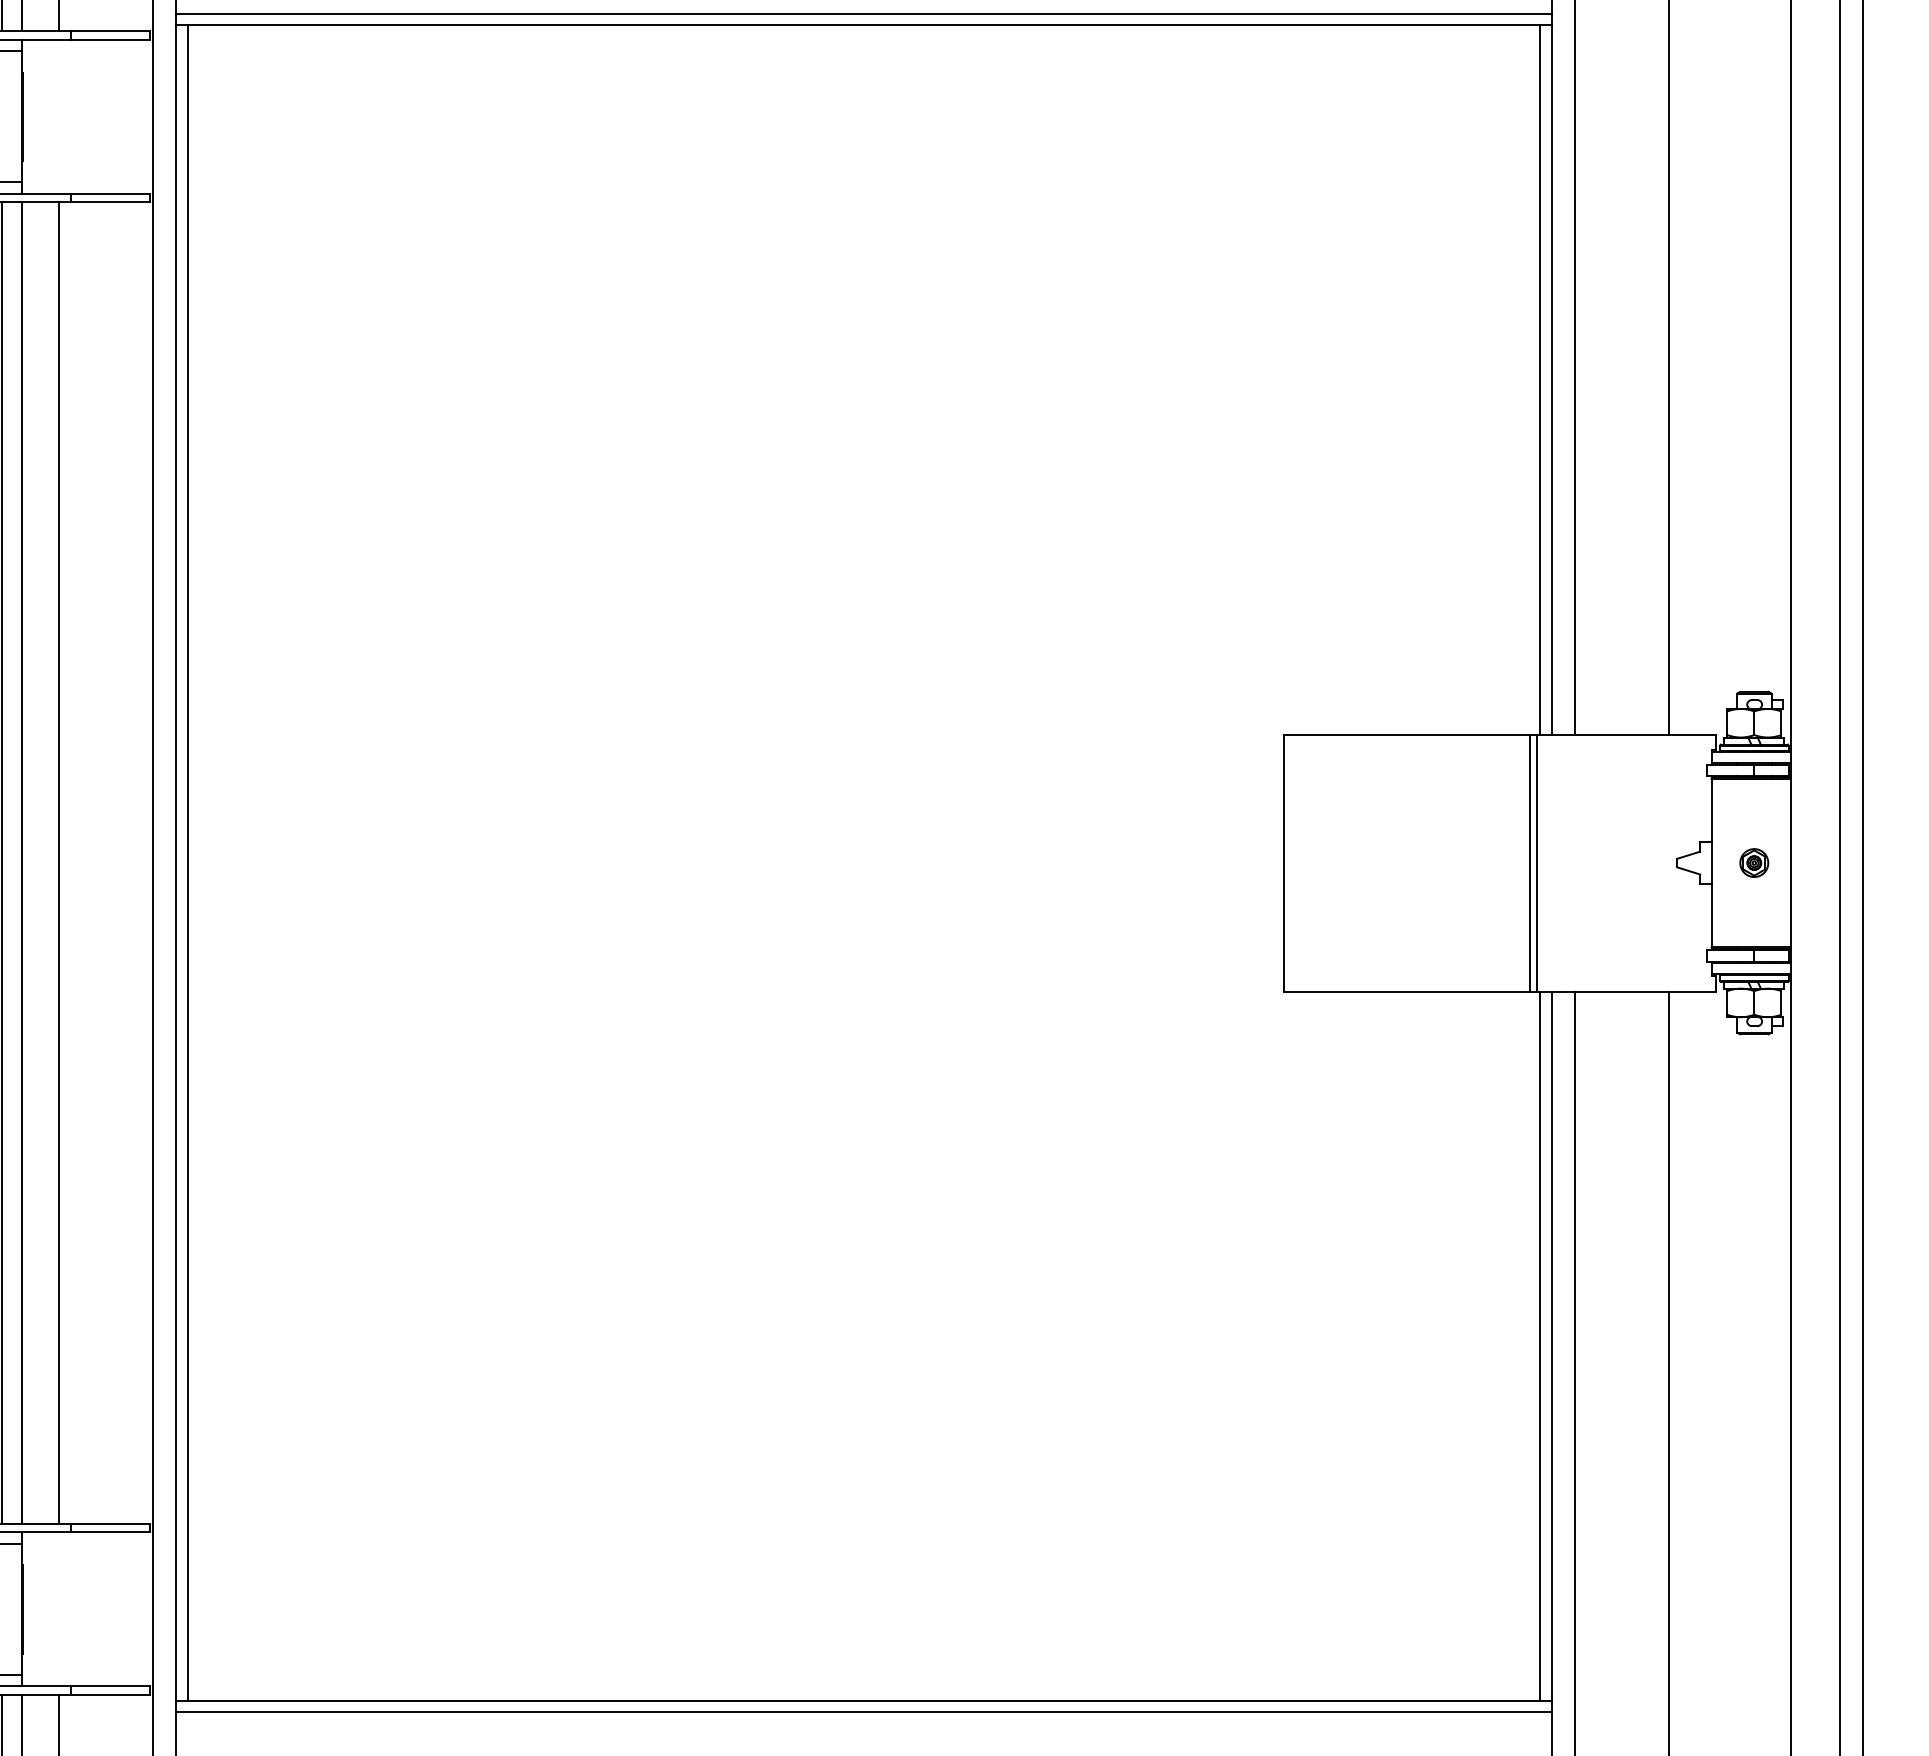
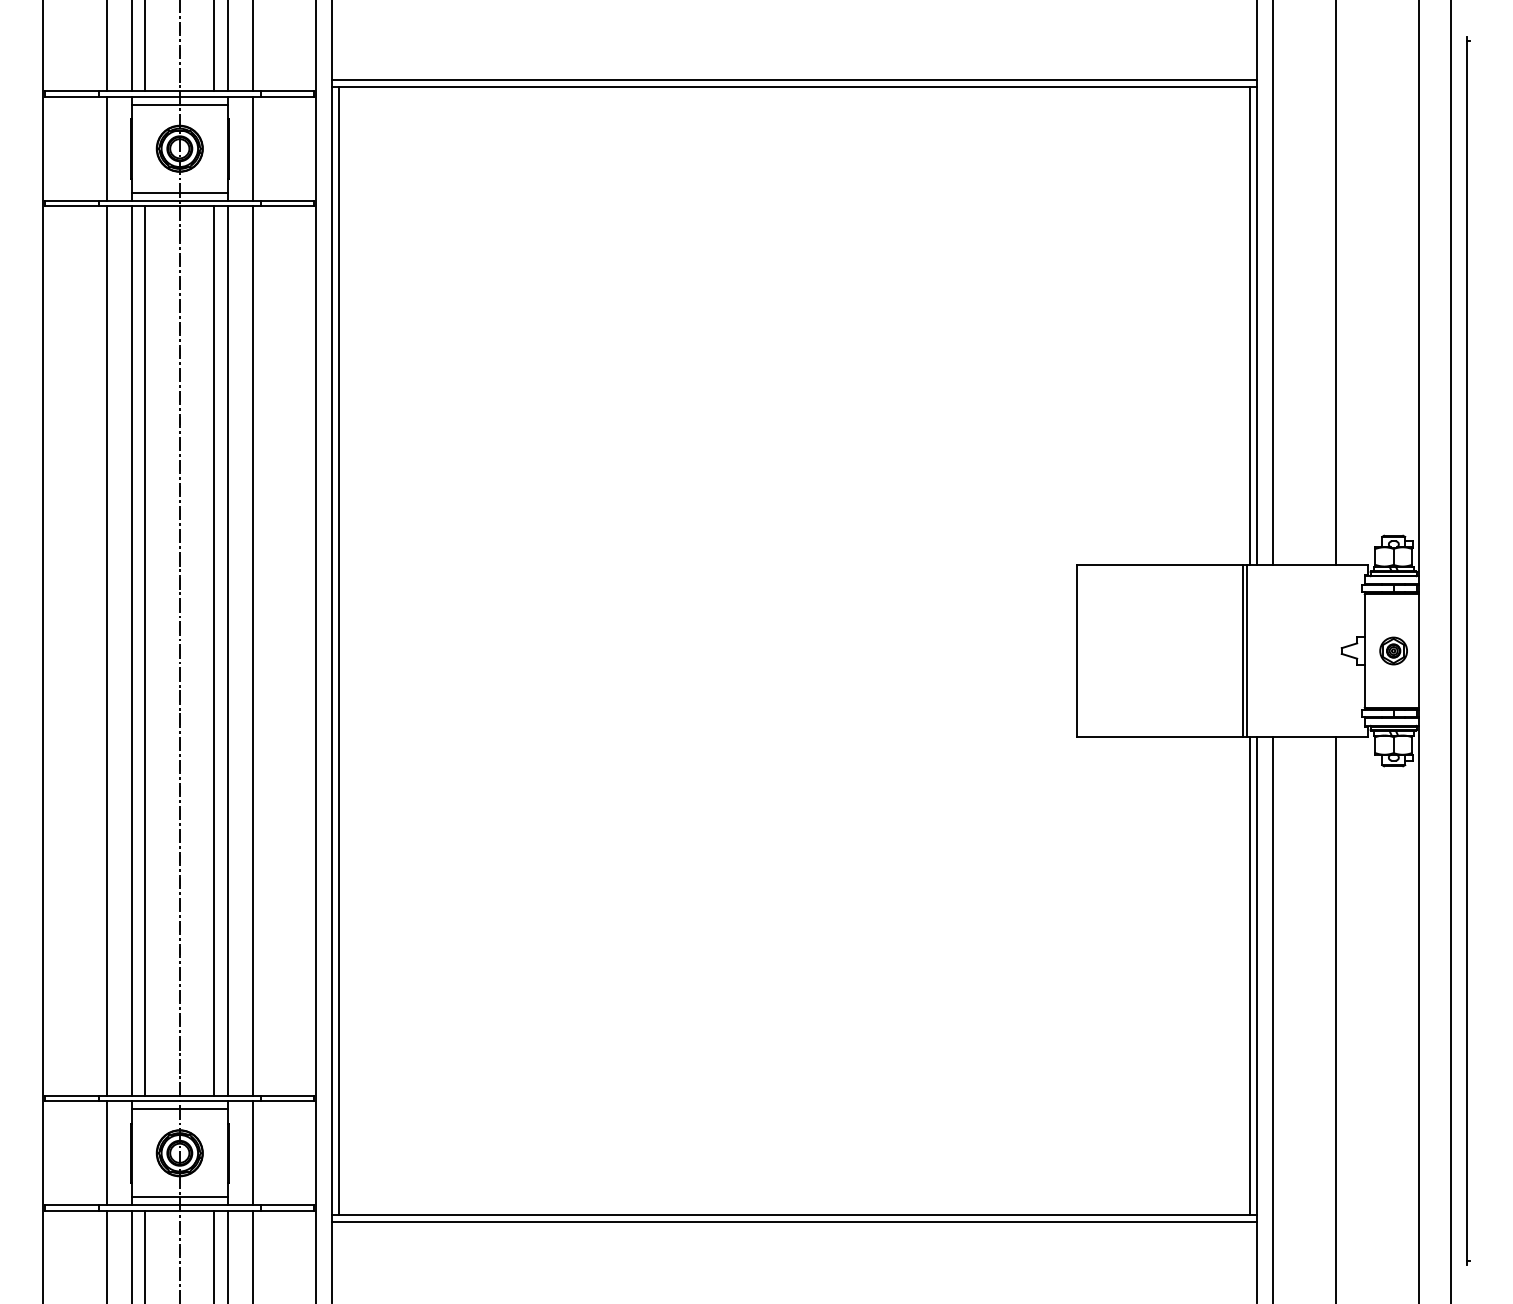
line: (58, 116) -> (252, 148), added
part: (1754, 862) -> (1393, 650), size x1.43
line: (58, 1609) -> (252, 1153), added

